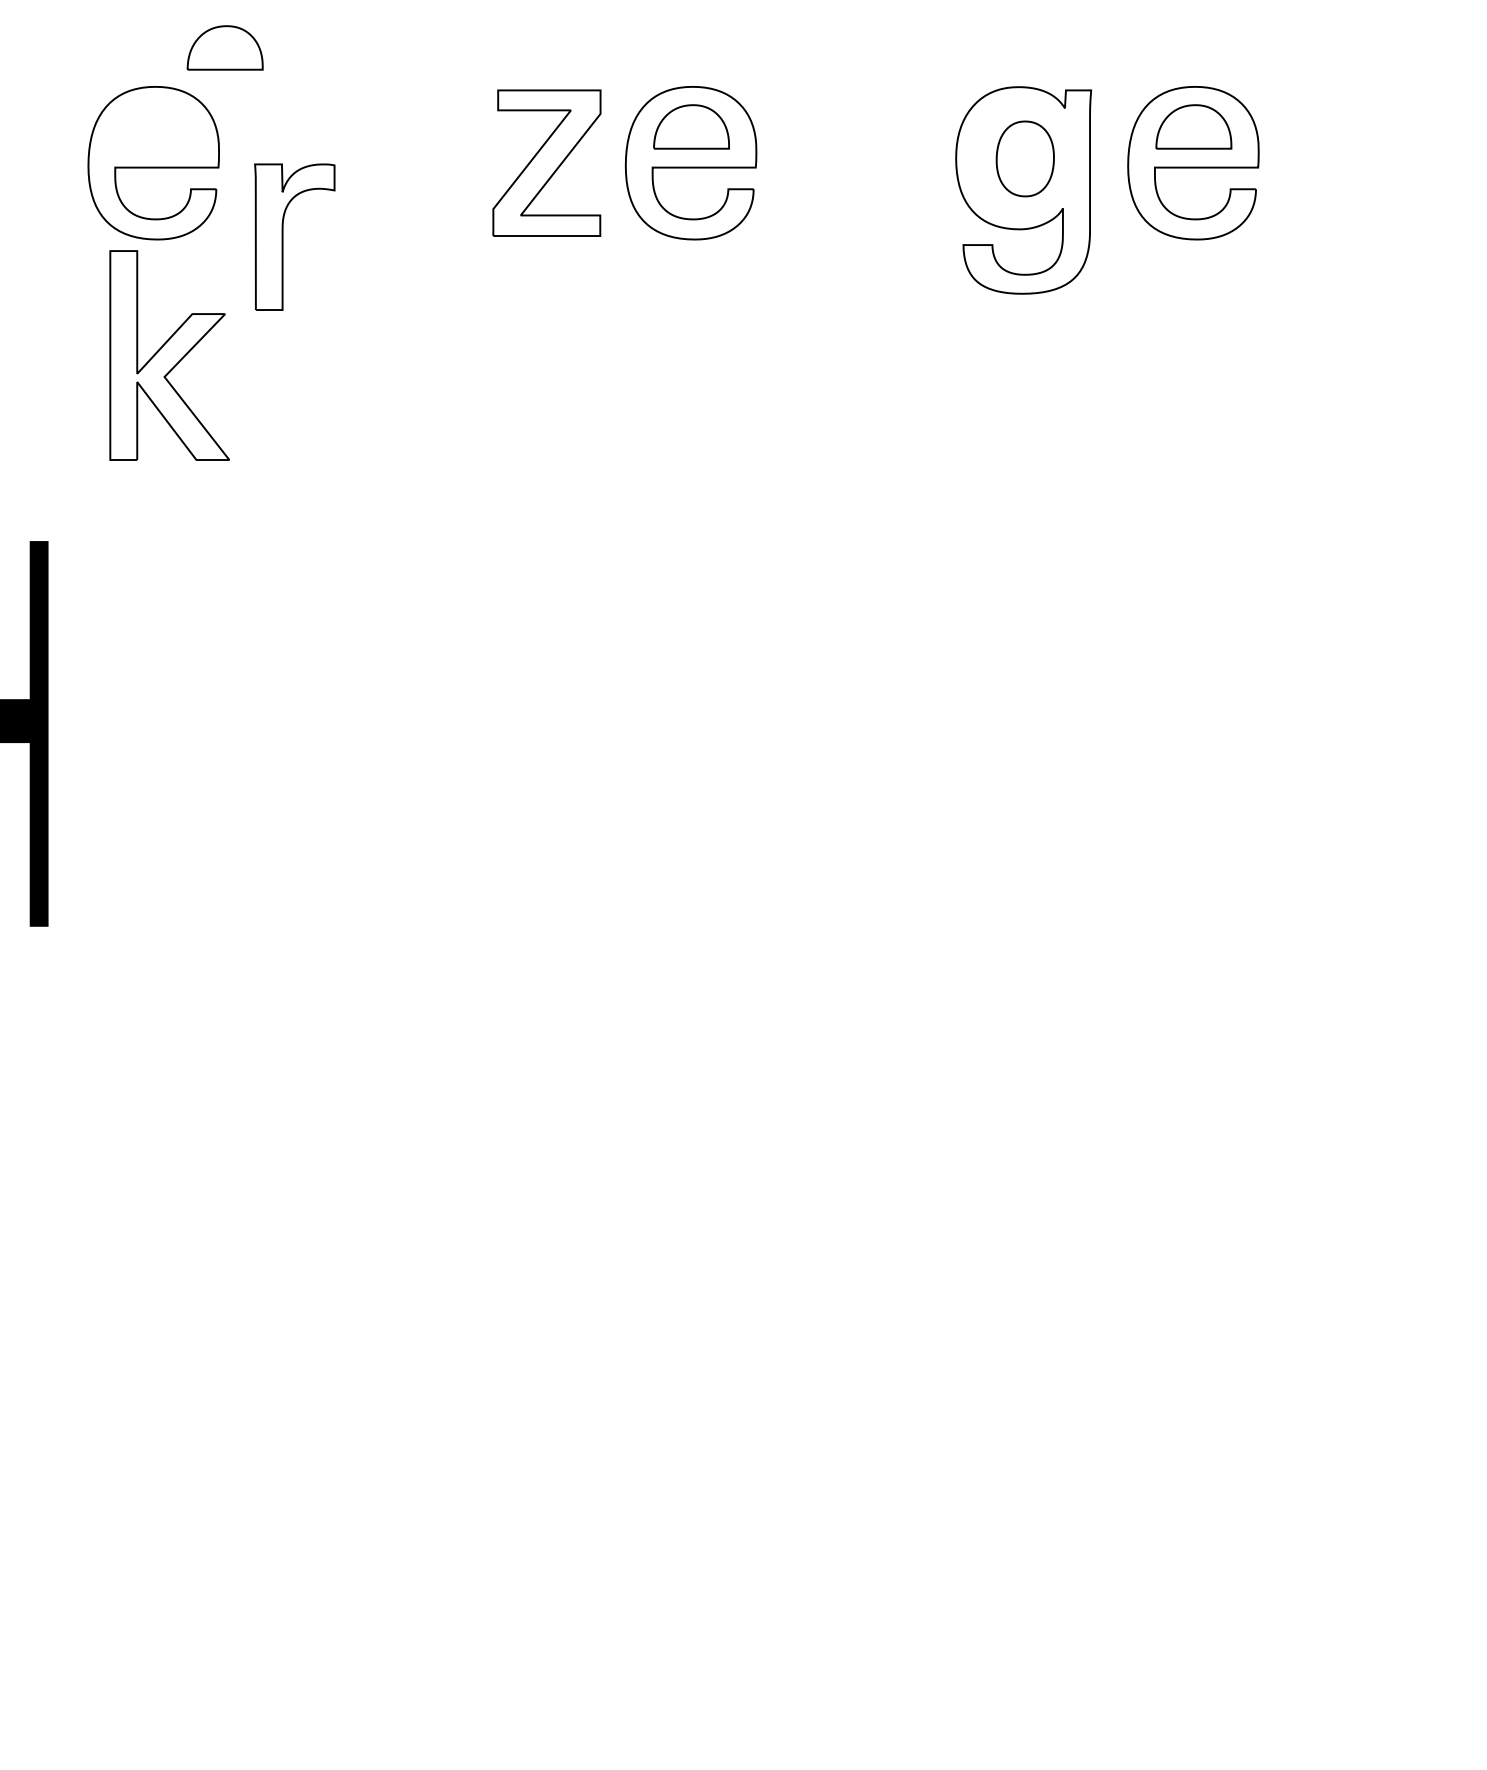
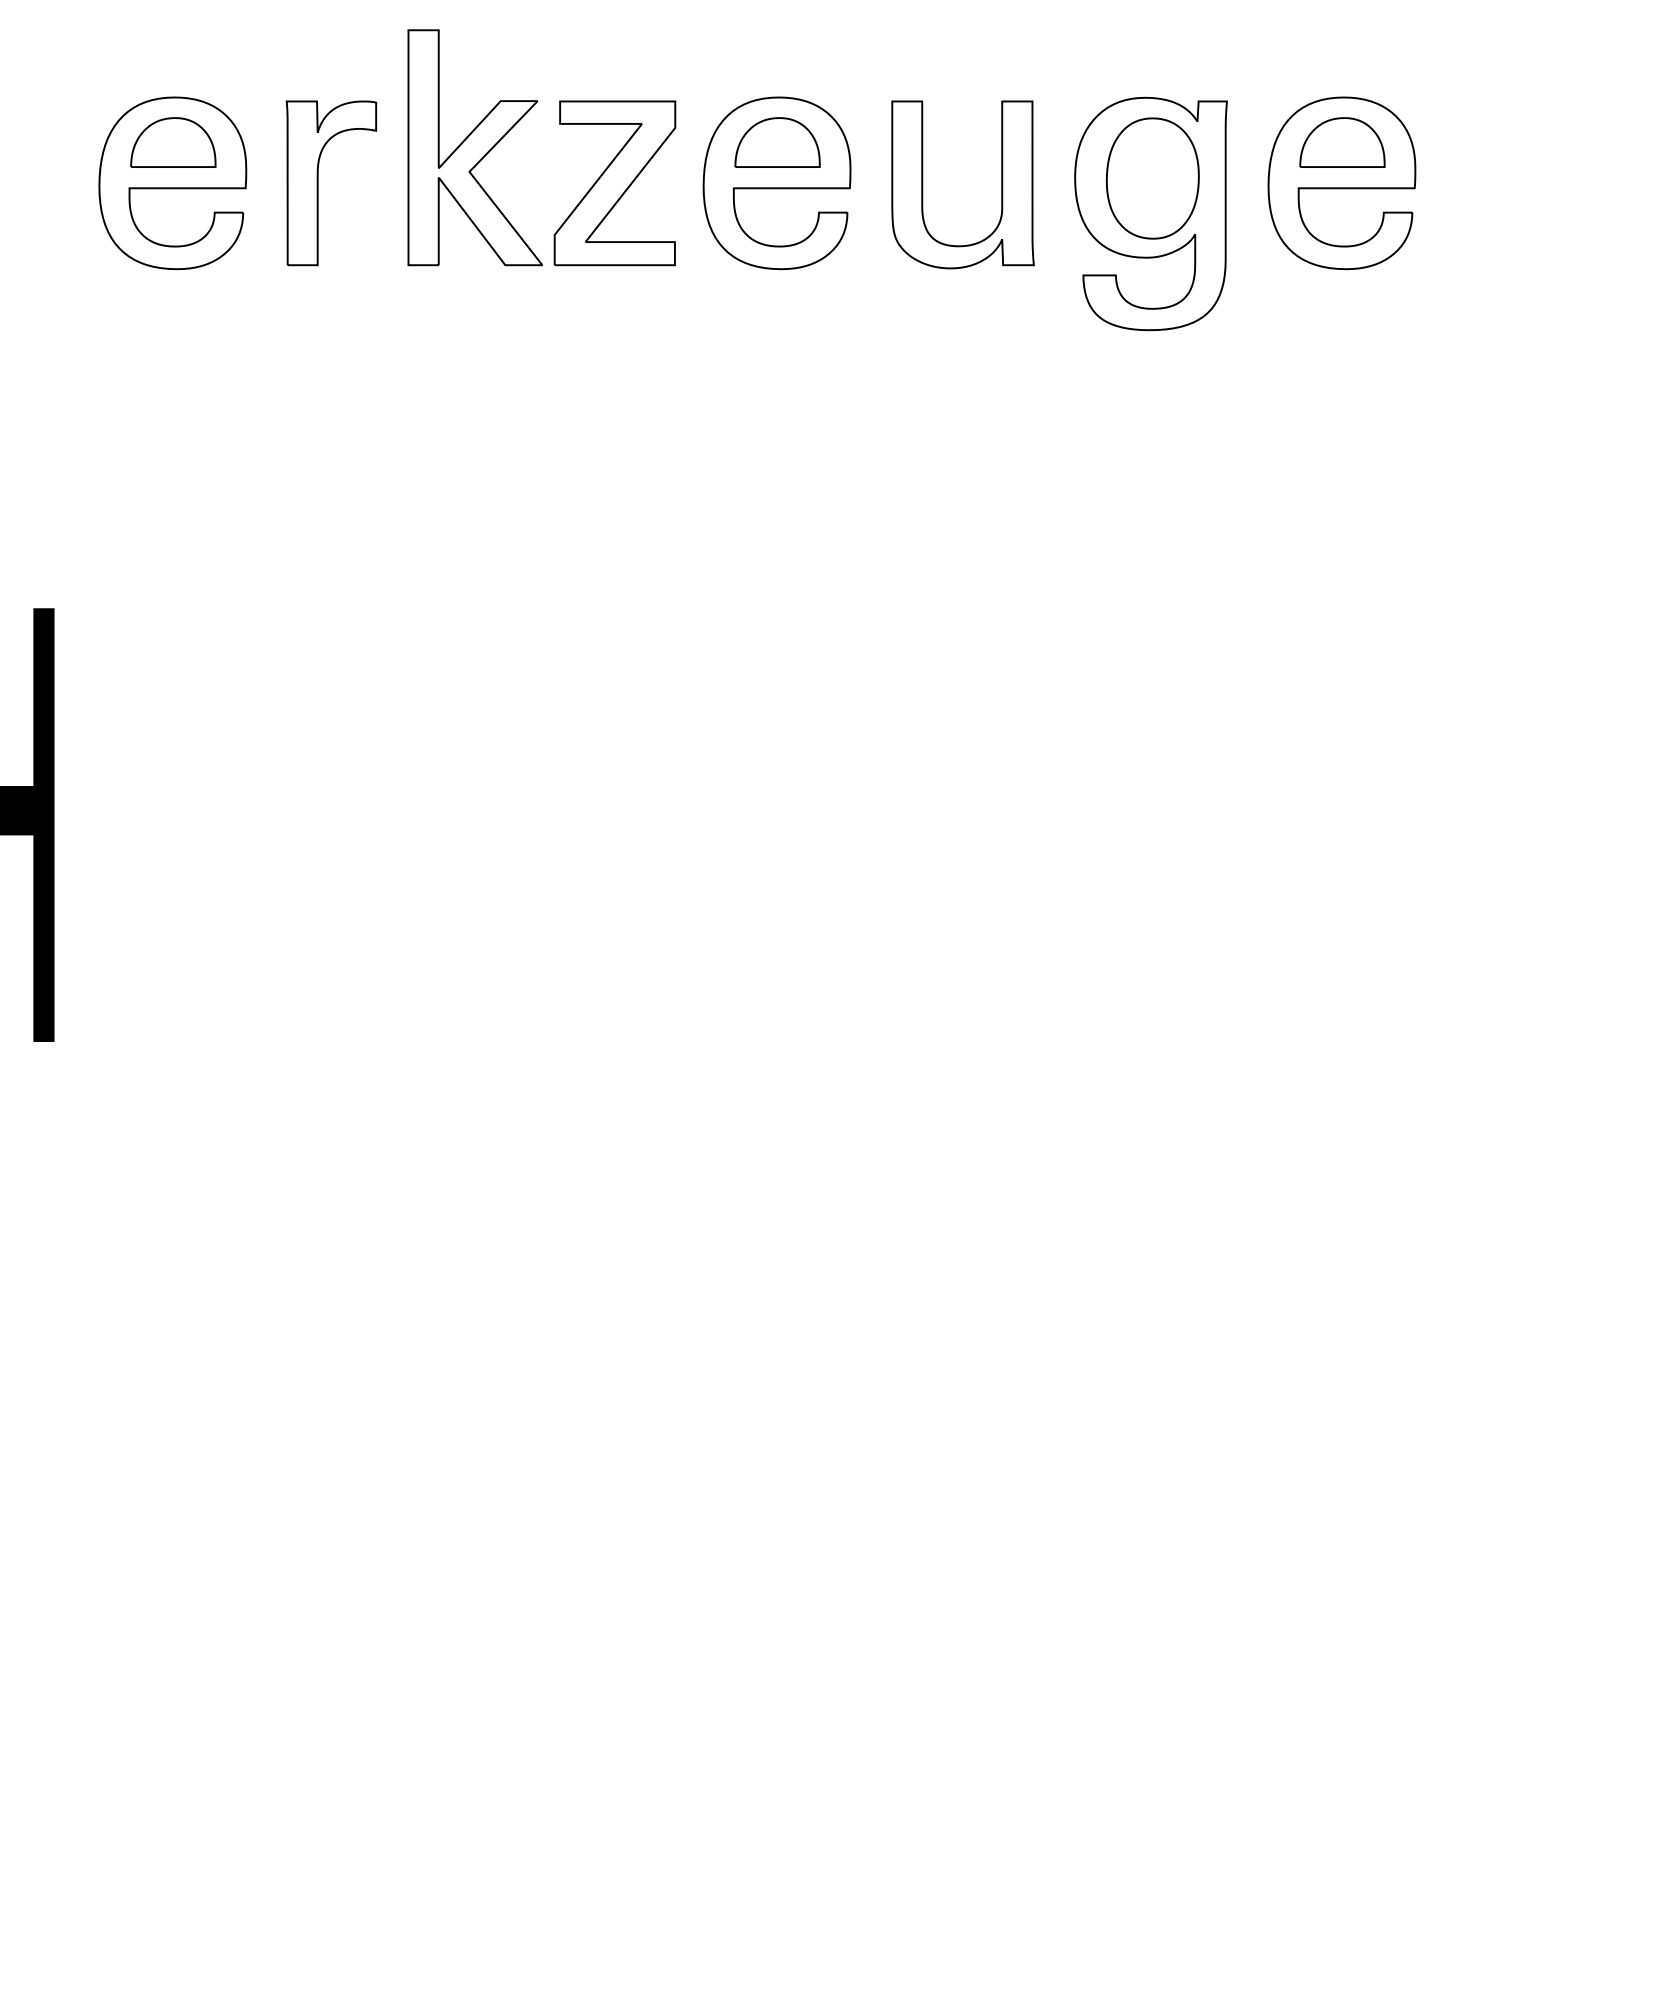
part: (224, 47) -> (172, 142), moved
part: (1025, 158) -> (1153, 178), size x1.43
part: (890, 164) -> (1001, 184), added
part: (283, 236) -> (318, 182), moved
part: (169, 355) -> (475, 147), moved

